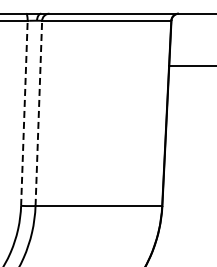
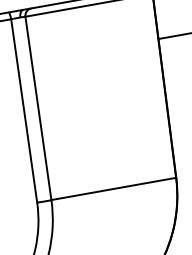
line: (24, 113) -> (24, 111), dashed -> solid
line: (38, 113) -> (38, 108), dashed -> solid

